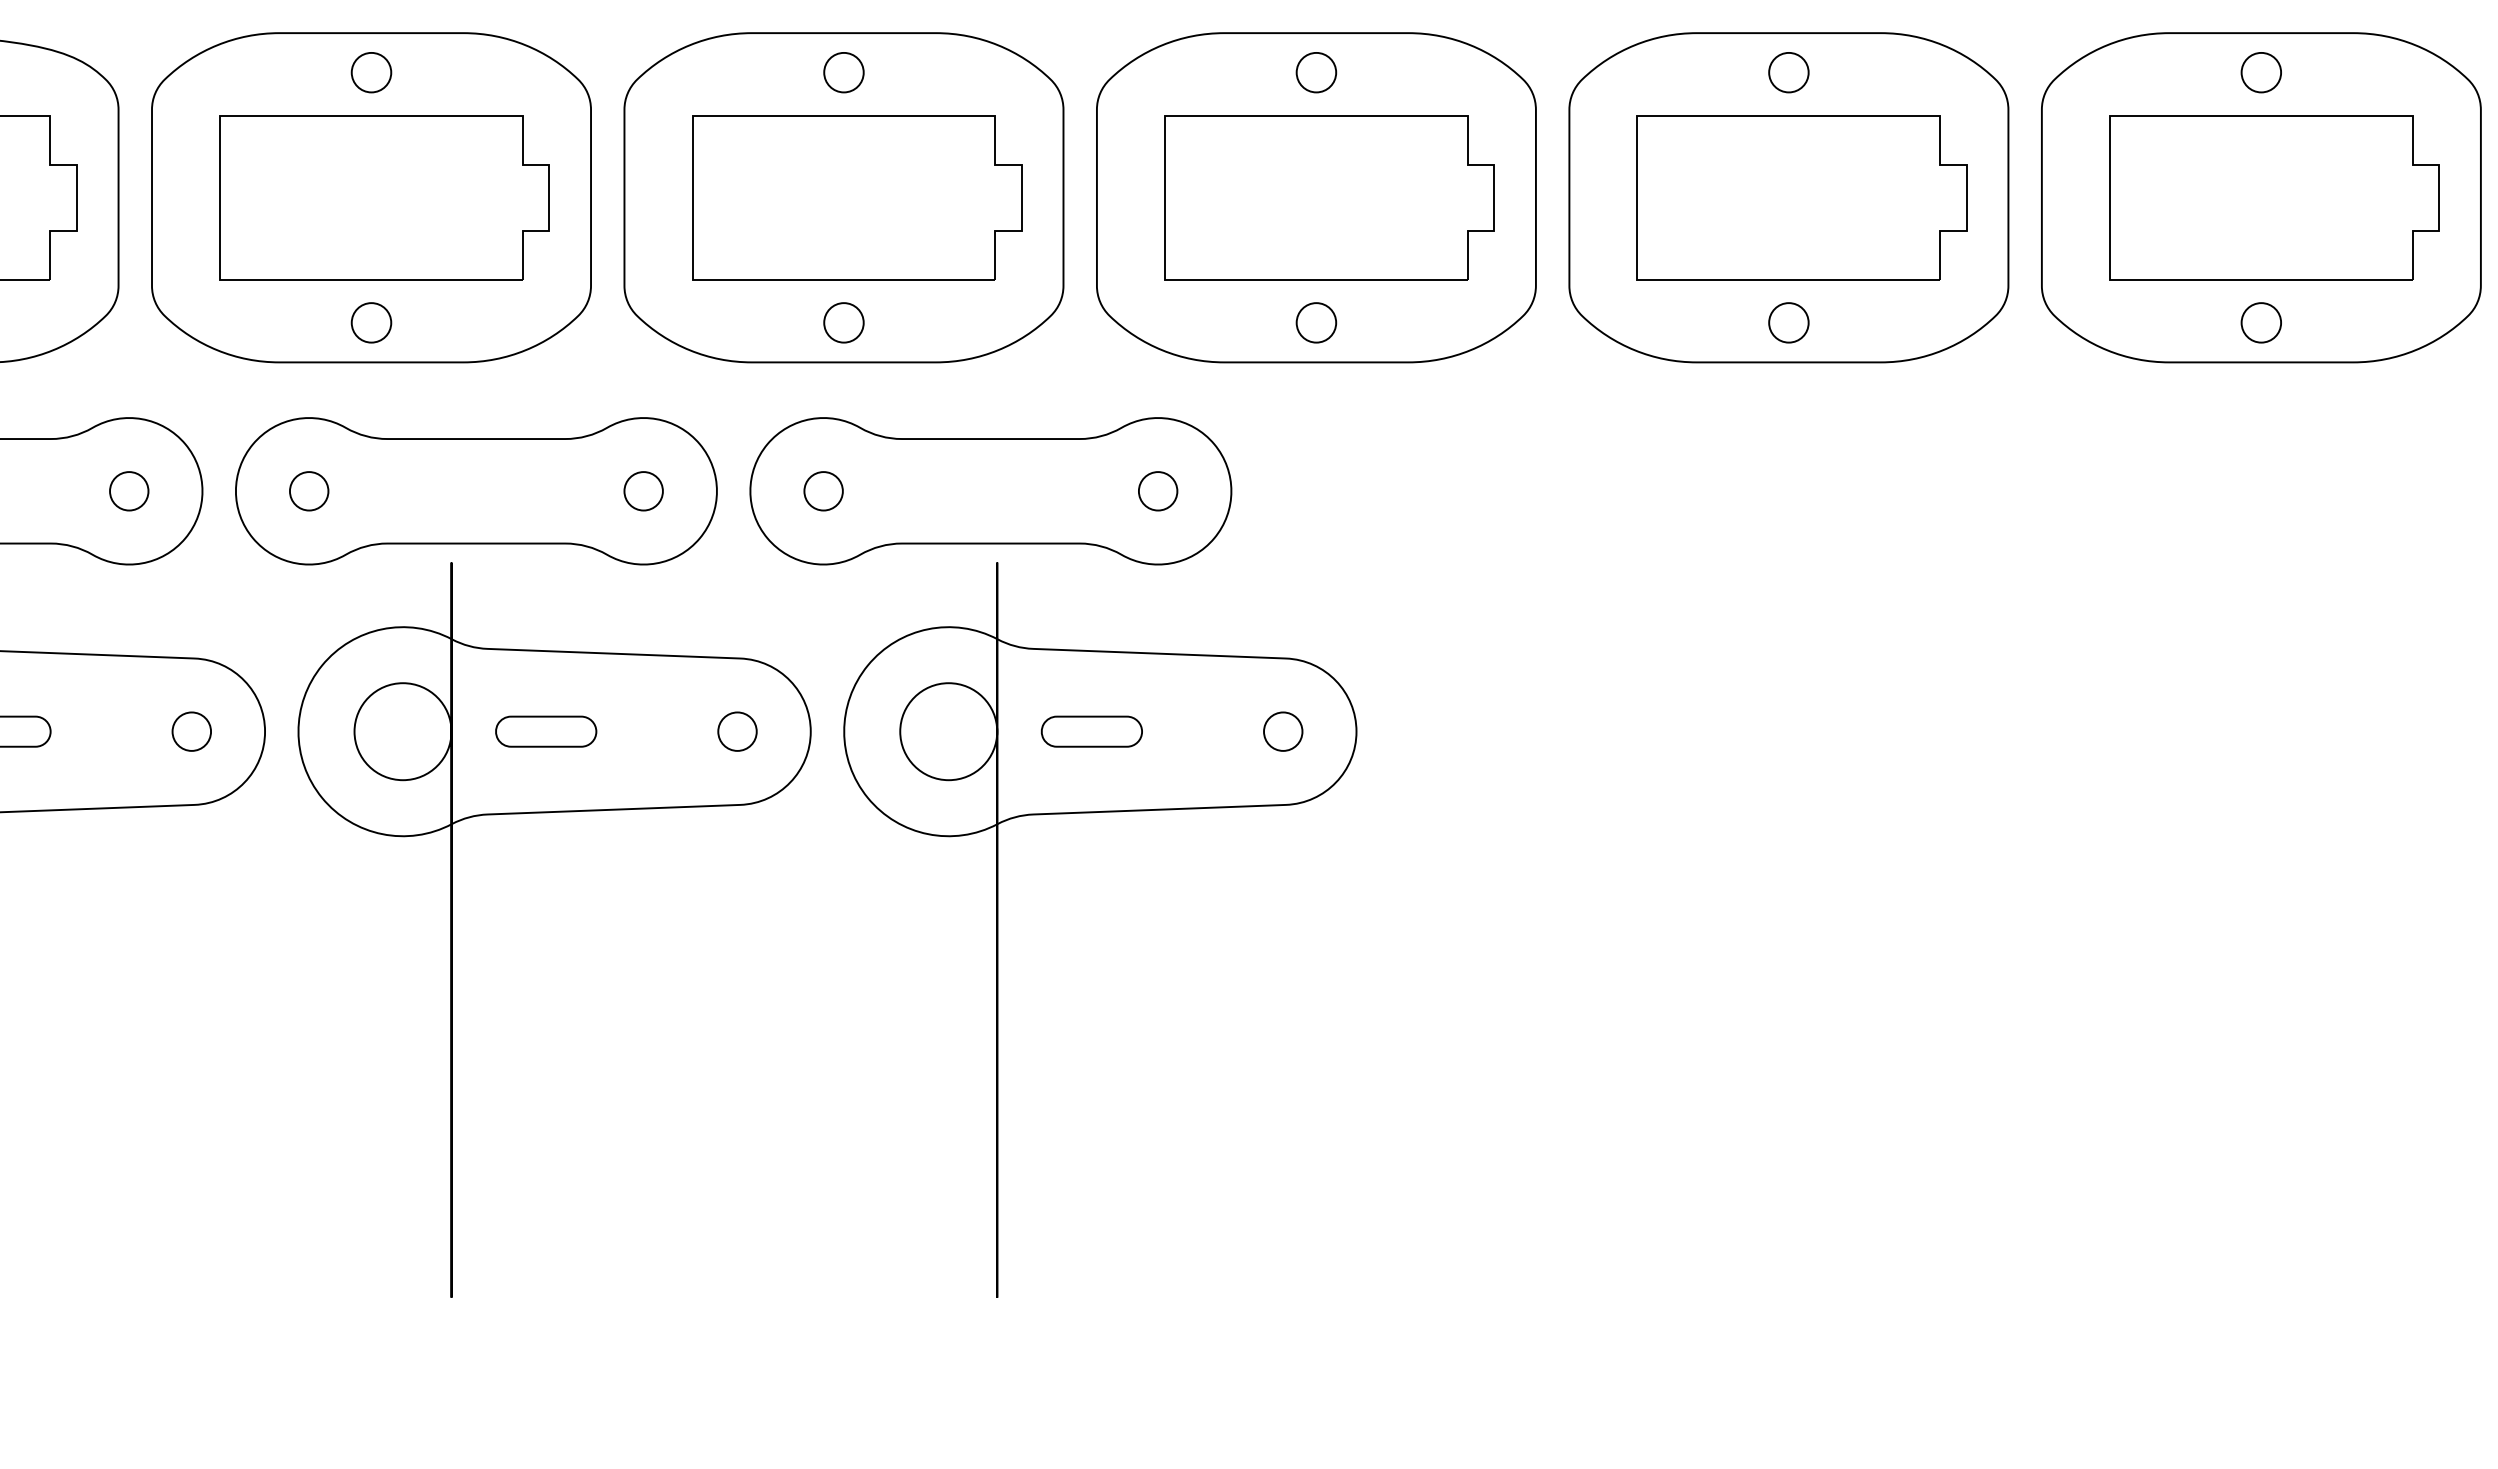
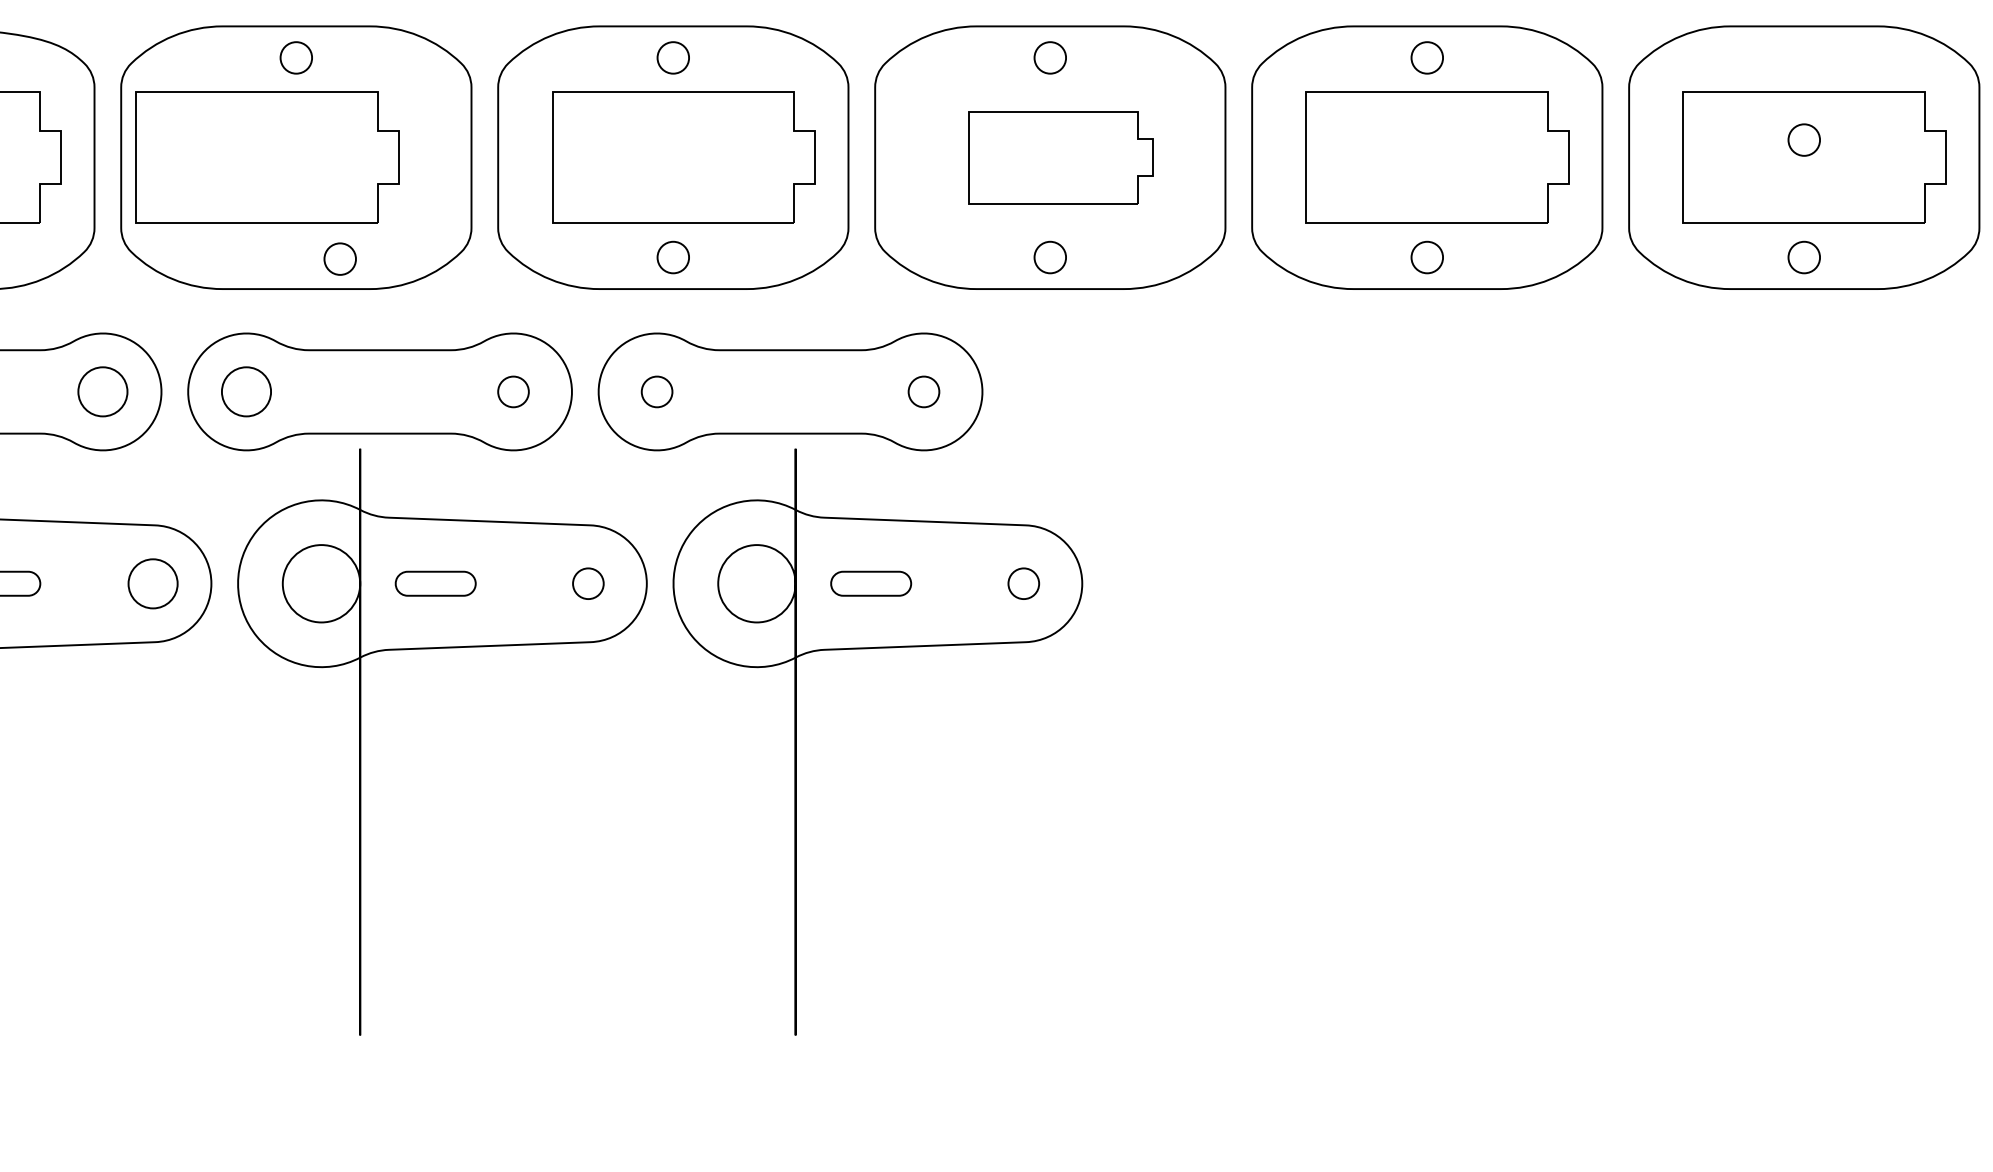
part: (2260, 72) -> (1803, 139), moved
part: (384, 197) -> (267, 157), moved
part: (1329, 197) -> (1060, 157), size x0.7
part: (371, 322) -> (340, 258), moved
part: (129, 491) -> (103, 392), size x1.6
part: (309, 491) -> (246, 392), size x1.6
part: (191, 731) -> (152, 583), size x1.6

